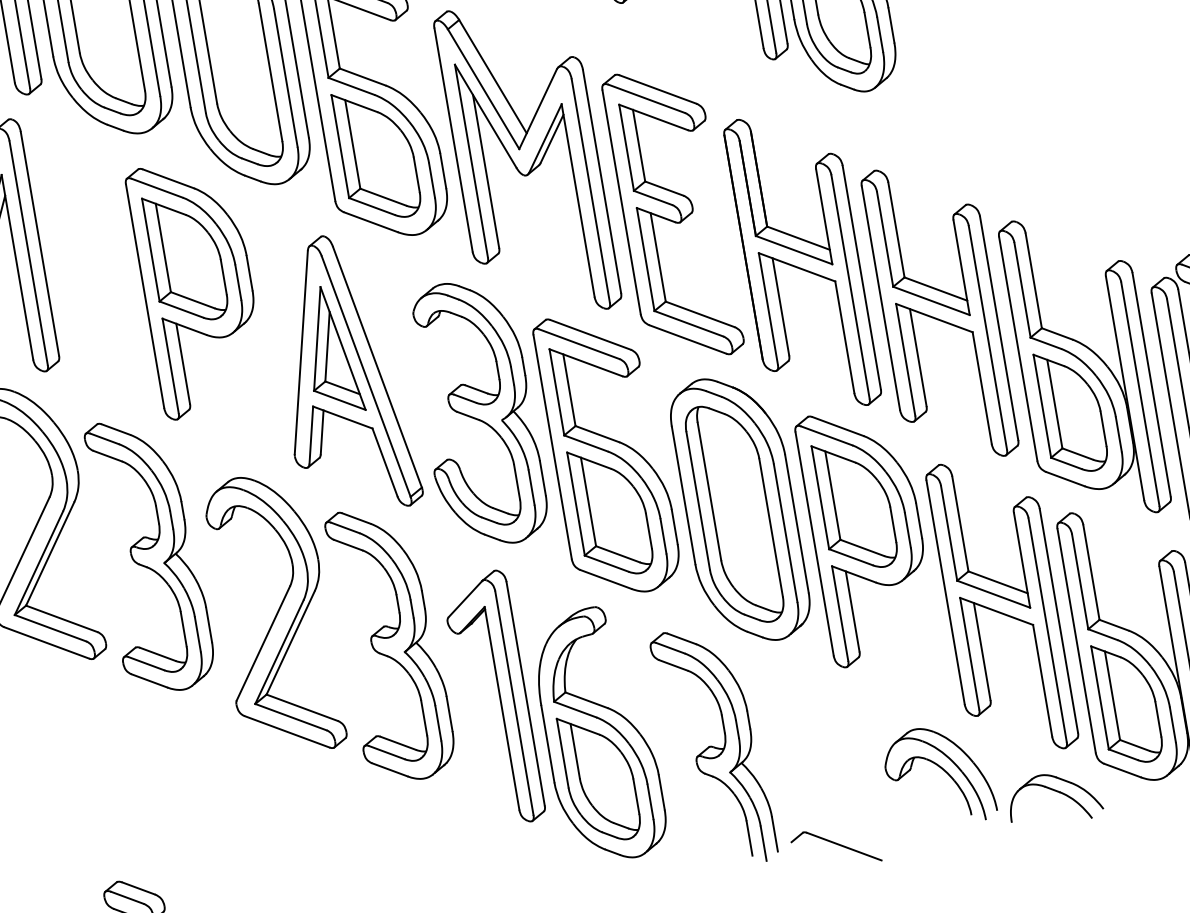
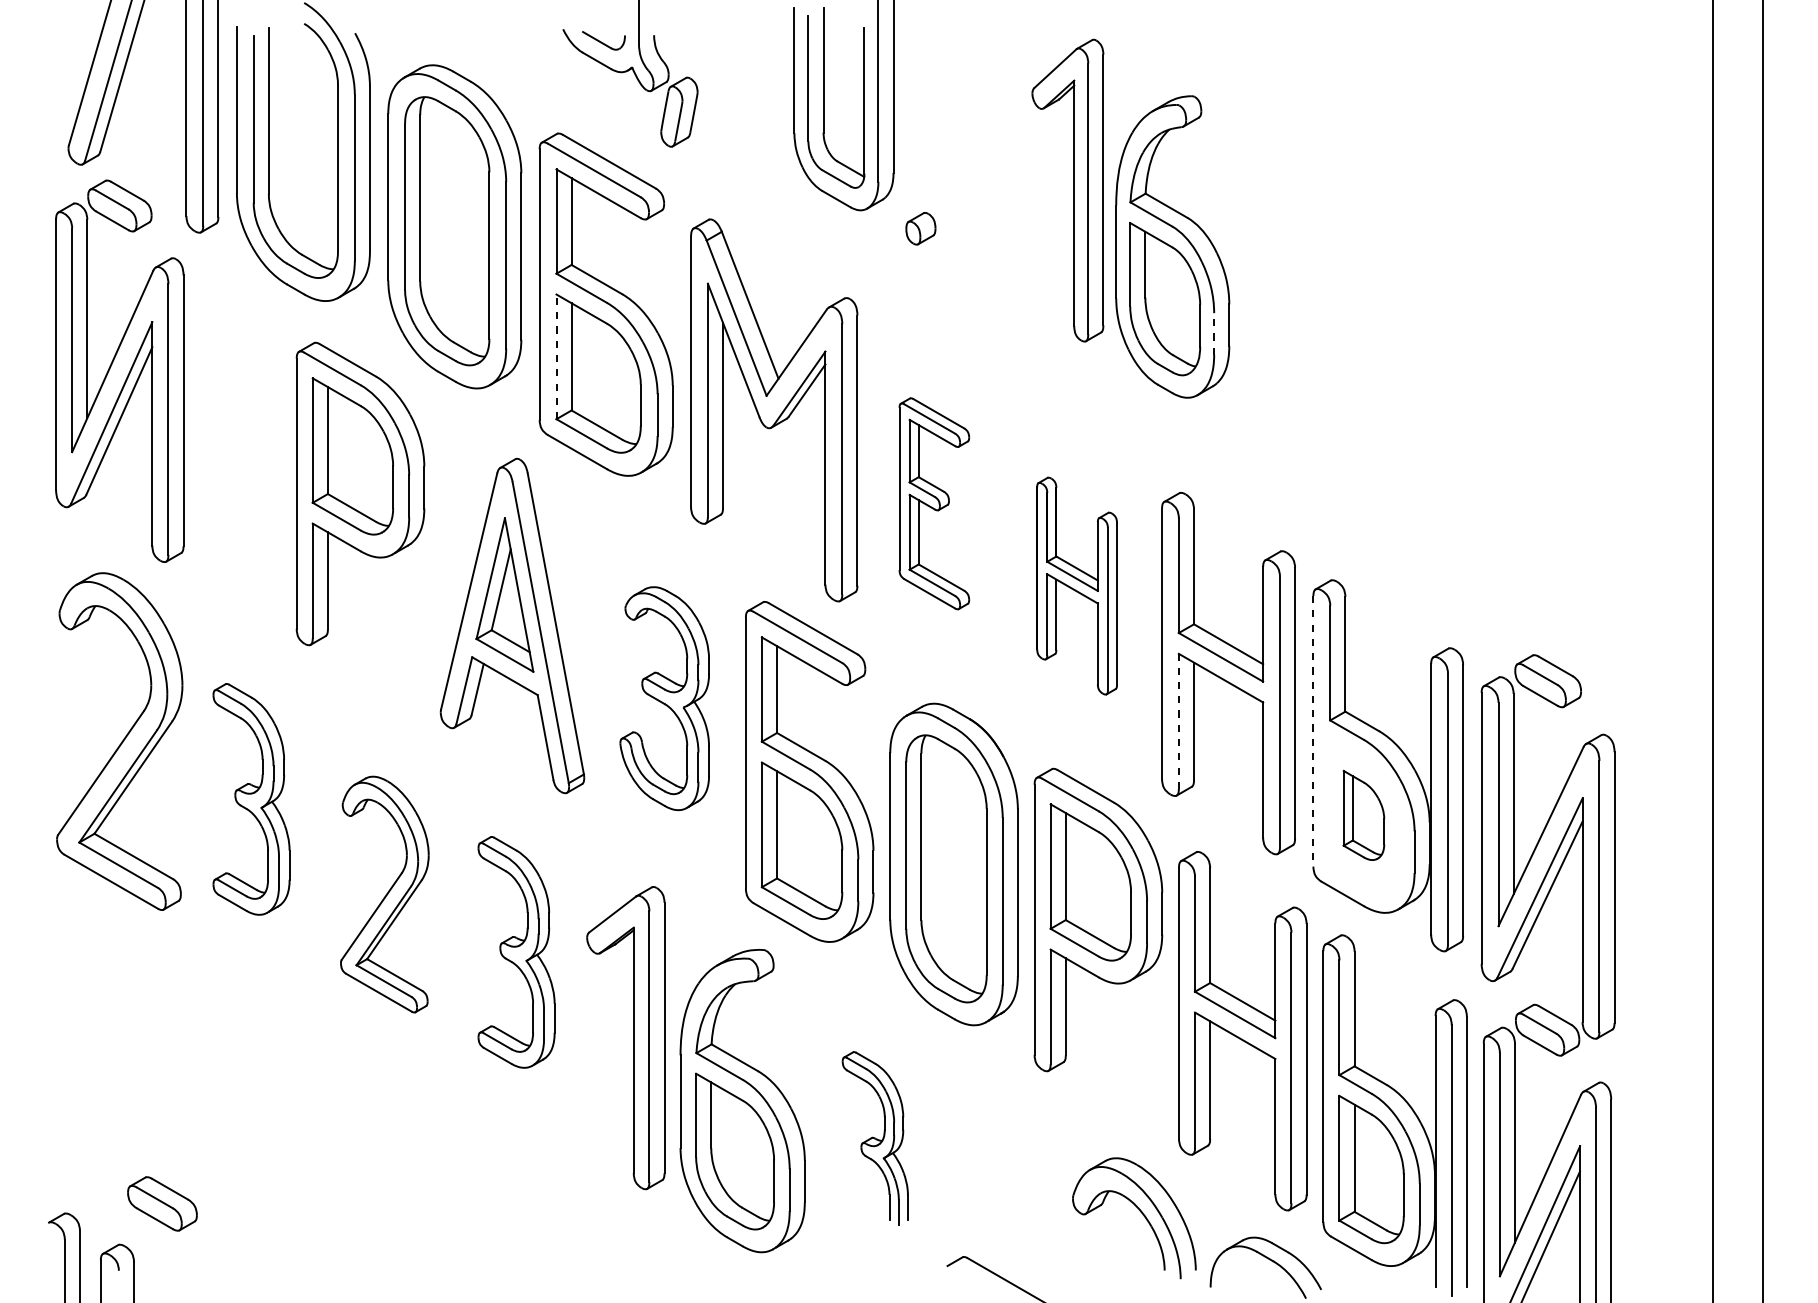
line: (880, 34) -> (1214, 333), solid -> dashed
line: (340, 146) -> (556, 356), solid -> dashed
part: (673, 214) -> (934, 503), size x0.6
part: (802, 261) -> (1076, 585), size x0.6
line: (1018, 349) -> (1313, 731), solid -> dashed
line: (905, 359) -> (1178, 721), solid -> dashed
part: (1071, 411) -> (1363, 815), size x0.6
part: (477, 413) -> (664, 698), size x0.7
part: (150, 555) -> (251, 799), size x0.7
part: (274, 614) -> (384, 894), size x0.7
part: (391, 644) -> (516, 952), size x0.7
part: (714, 747) -> (875, 1138), size x0.6

